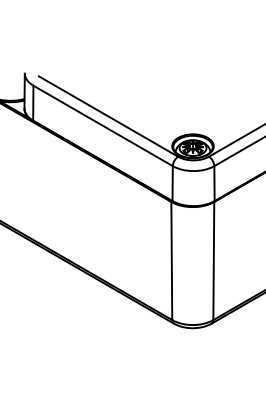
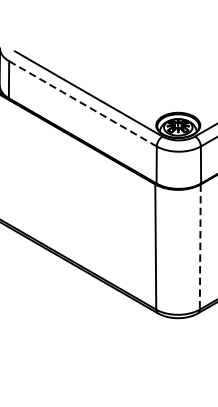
line: (103, 126) -> (83, 104), solid -> dashed
line: (213, 261) -> (199, 247), solid -> dashed

